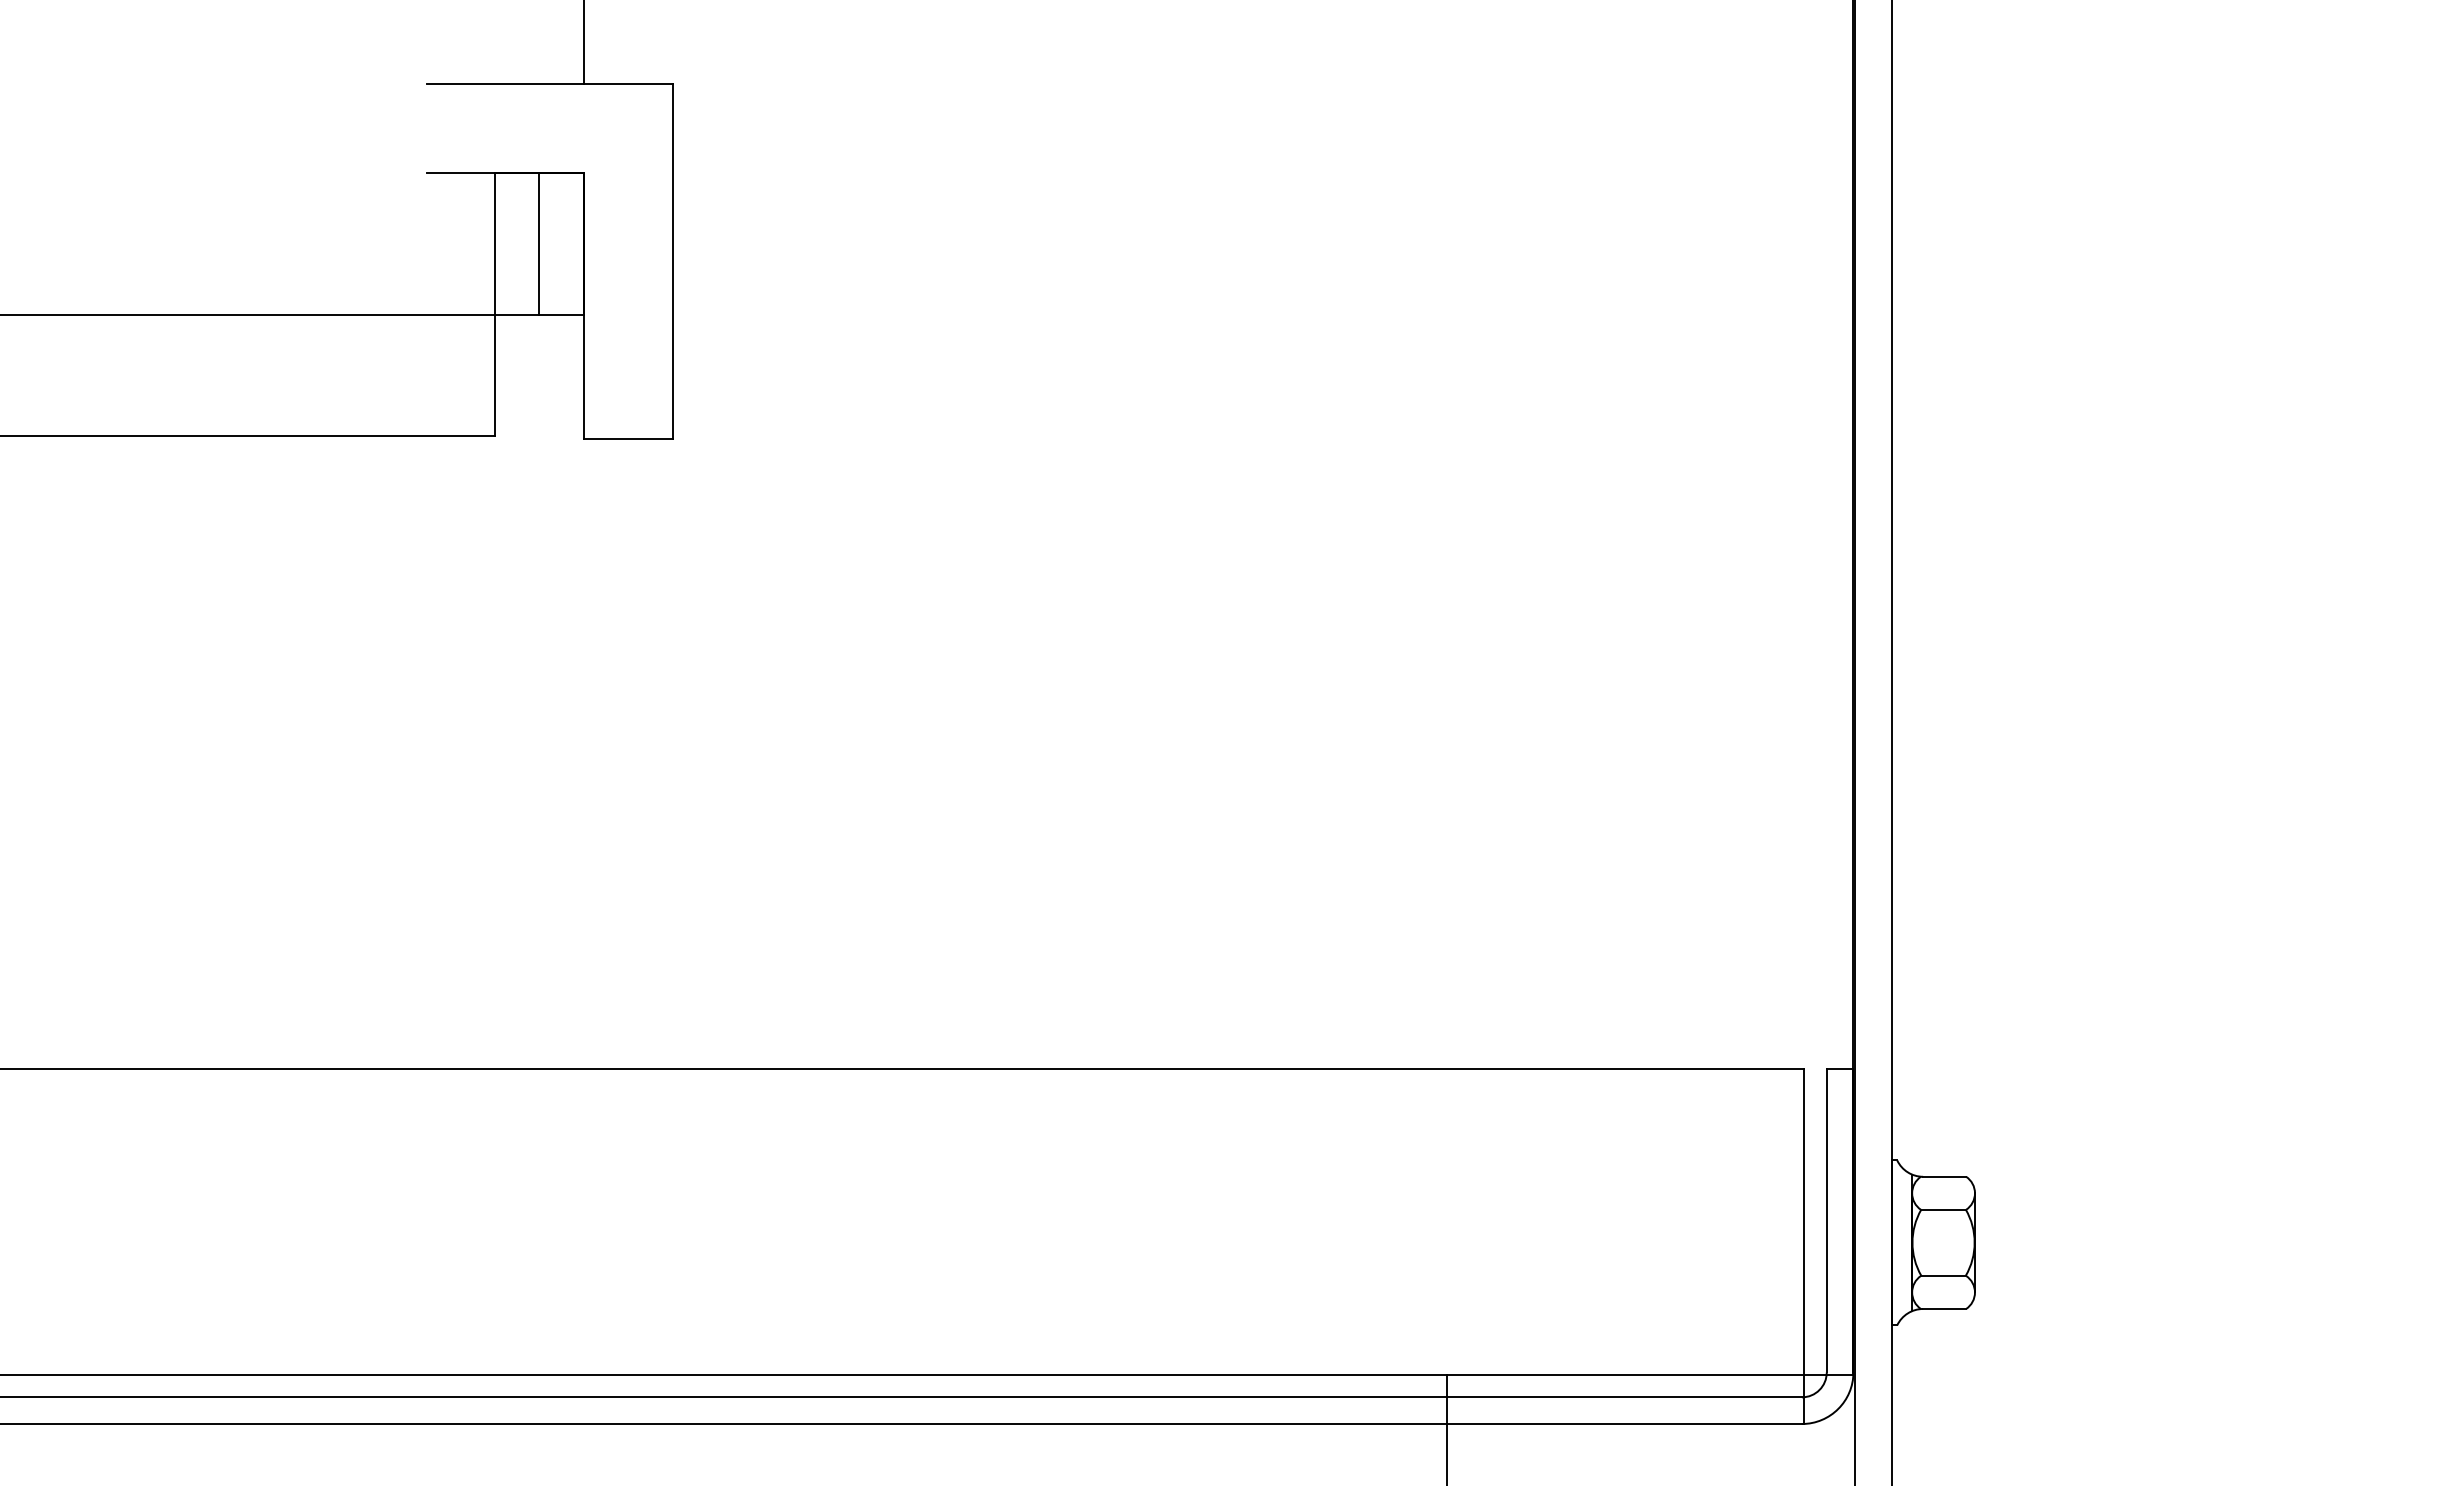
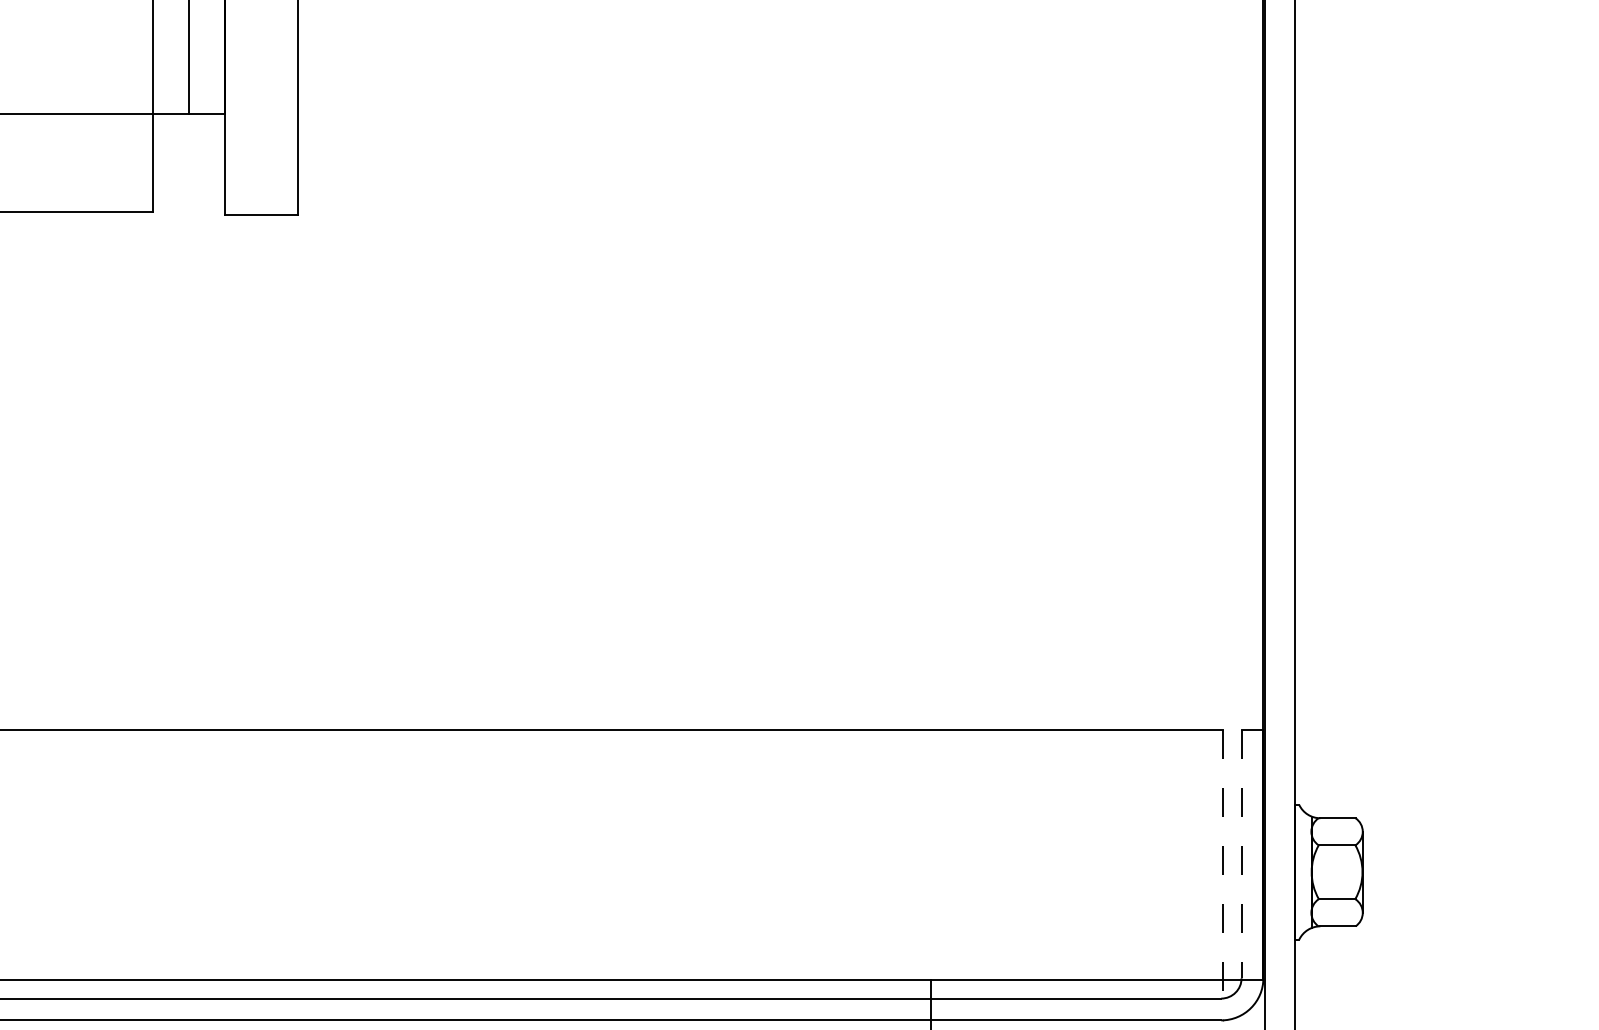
line: (1826, 1220) -> (1241, 854), solid -> dashed
line: (1803, 1246) -> (1222, 875), solid -> dashed

